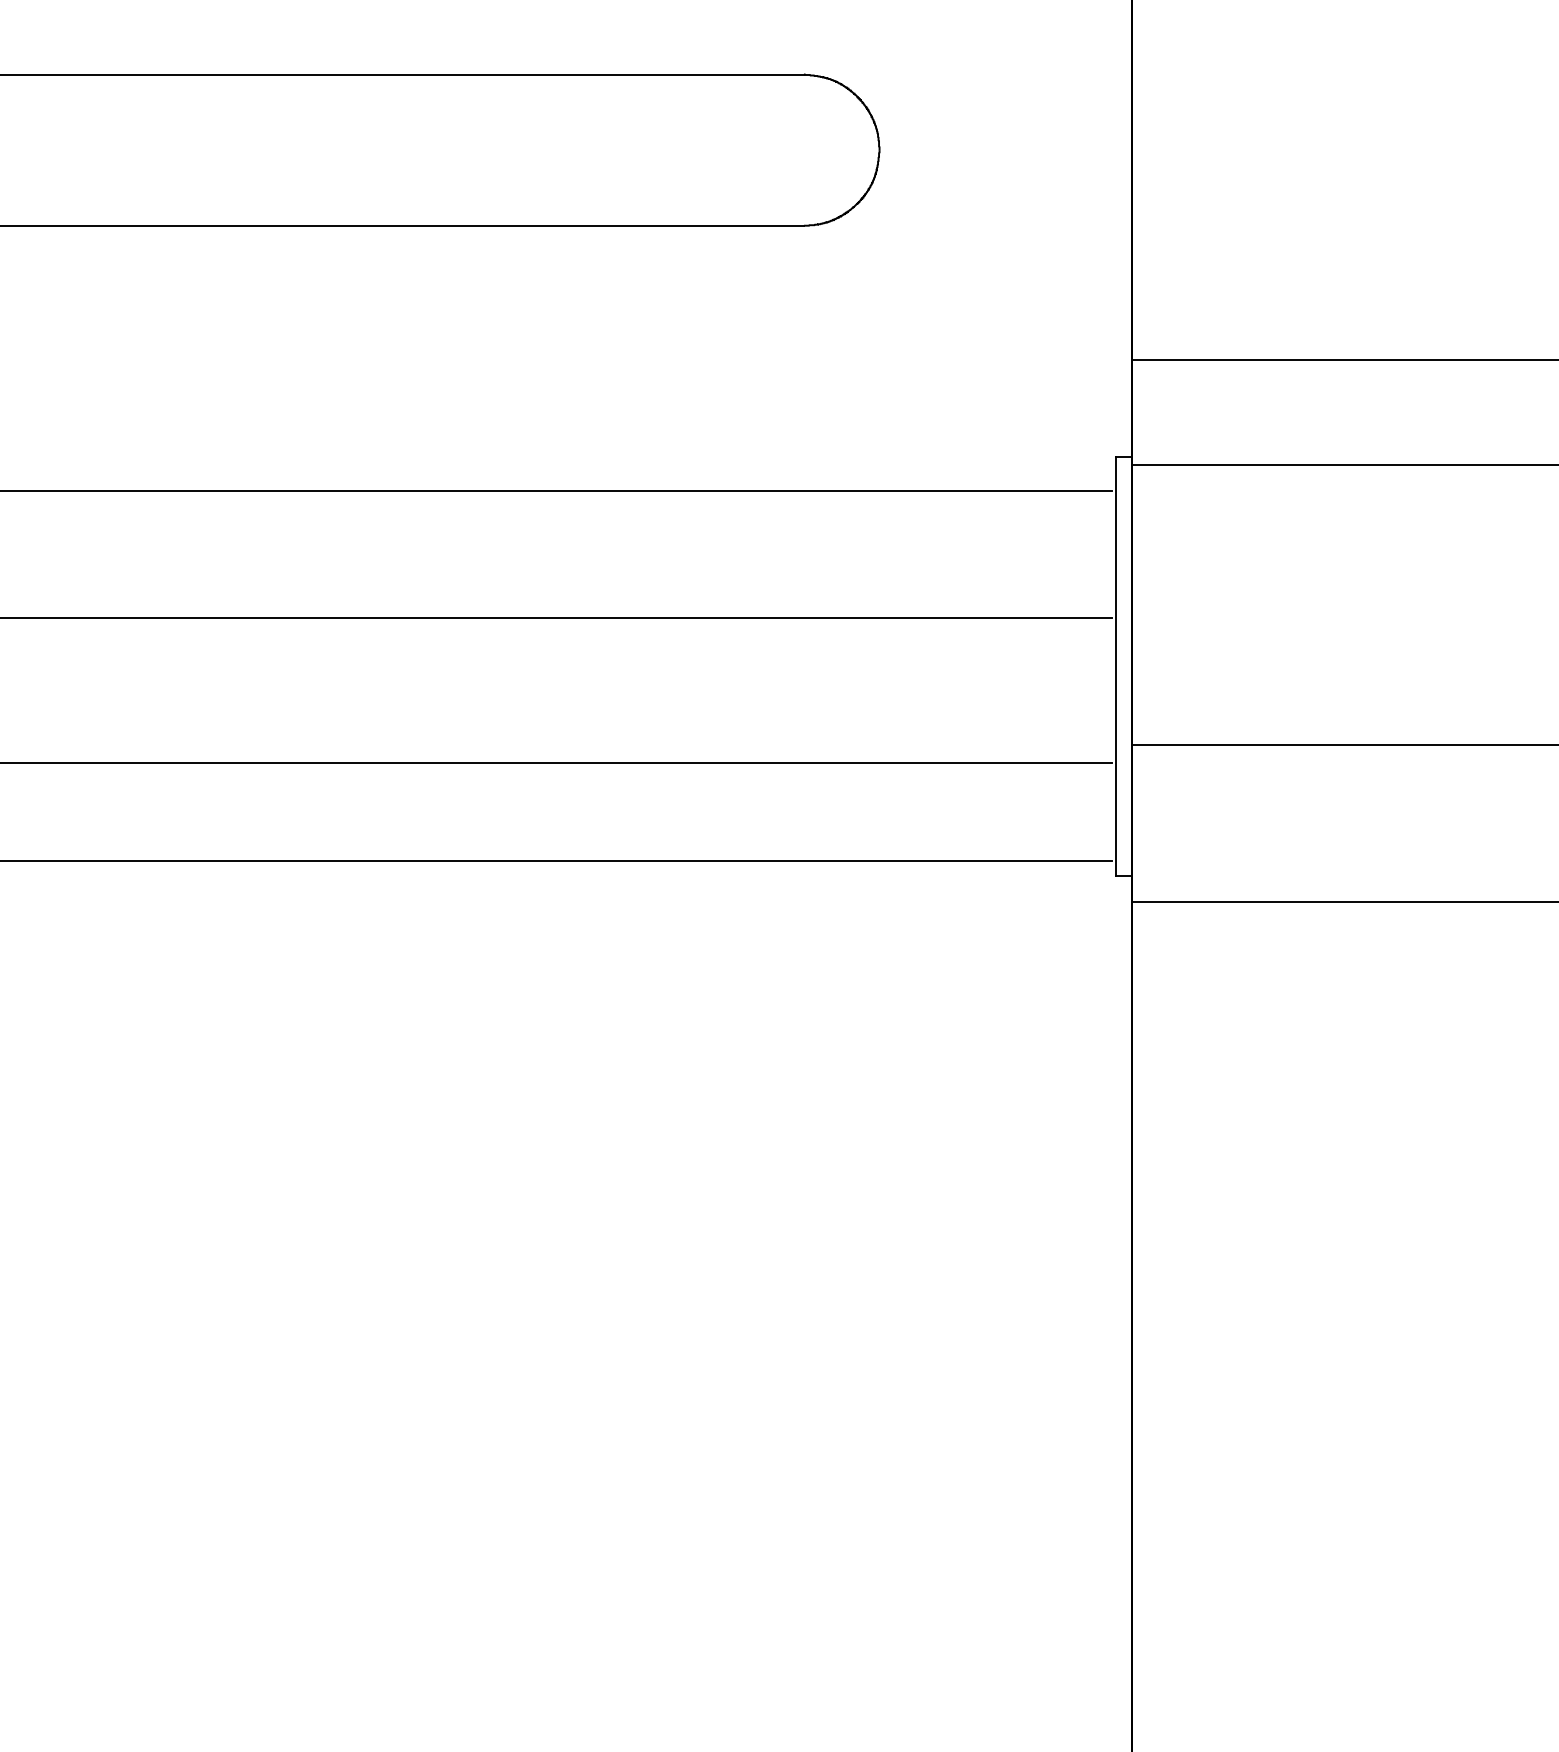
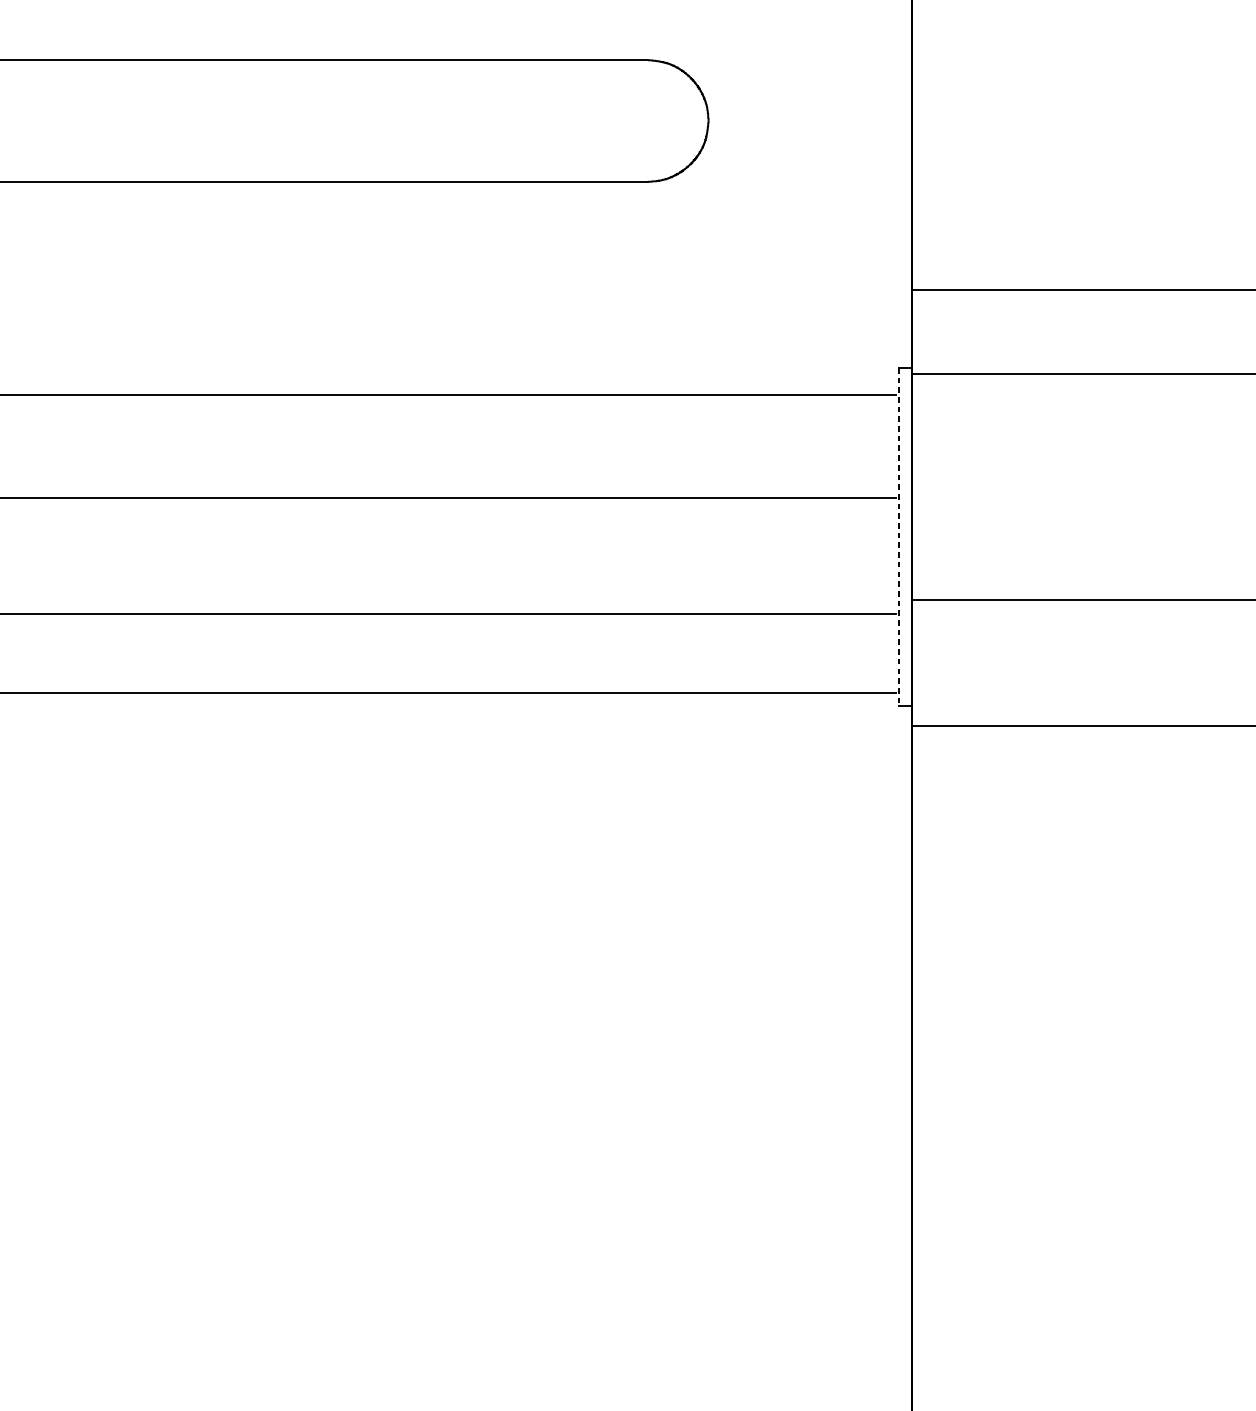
line: (1116, 666) -> (899, 536), solid -> dashed

